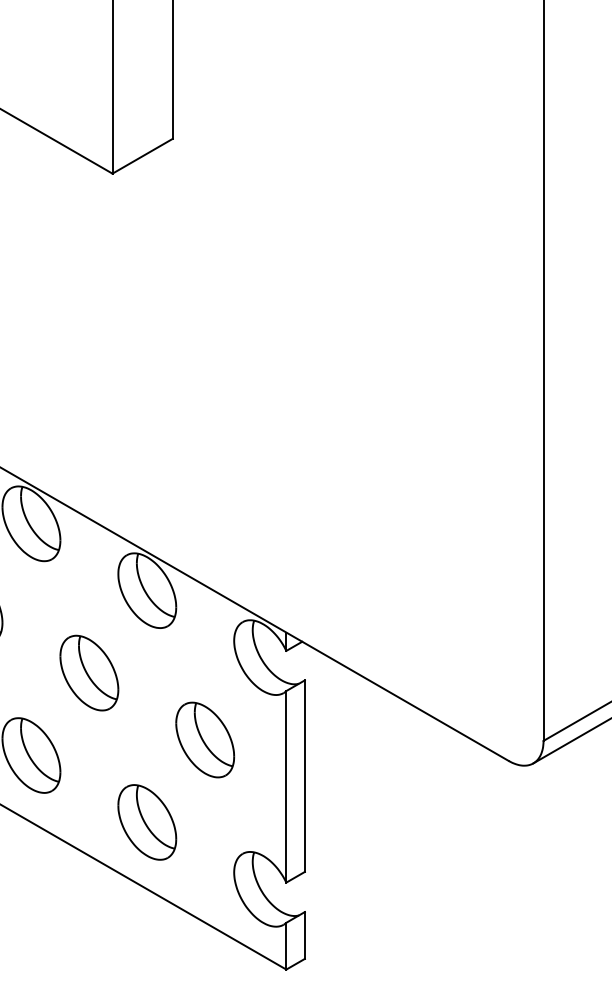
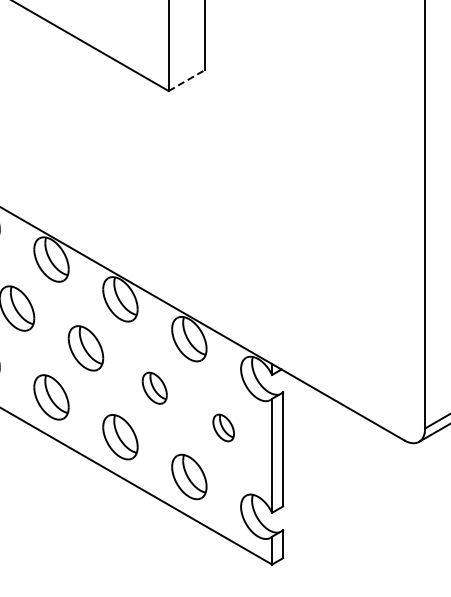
line: (142, 155) -> (186, 80), solid -> dashed
part: (88, 673) -> (154, 388), size x0.7
part: (204, 739) -> (223, 427), size x0.6

